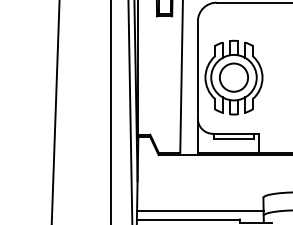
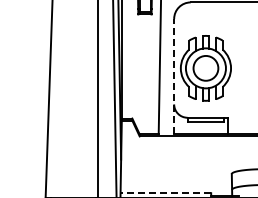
line: (198, 86) -> (174, 76), solid -> dashed
line: (200, 210) -> (176, 185), removed
line: (188, 219) -> (165, 193), solid -> dashed

